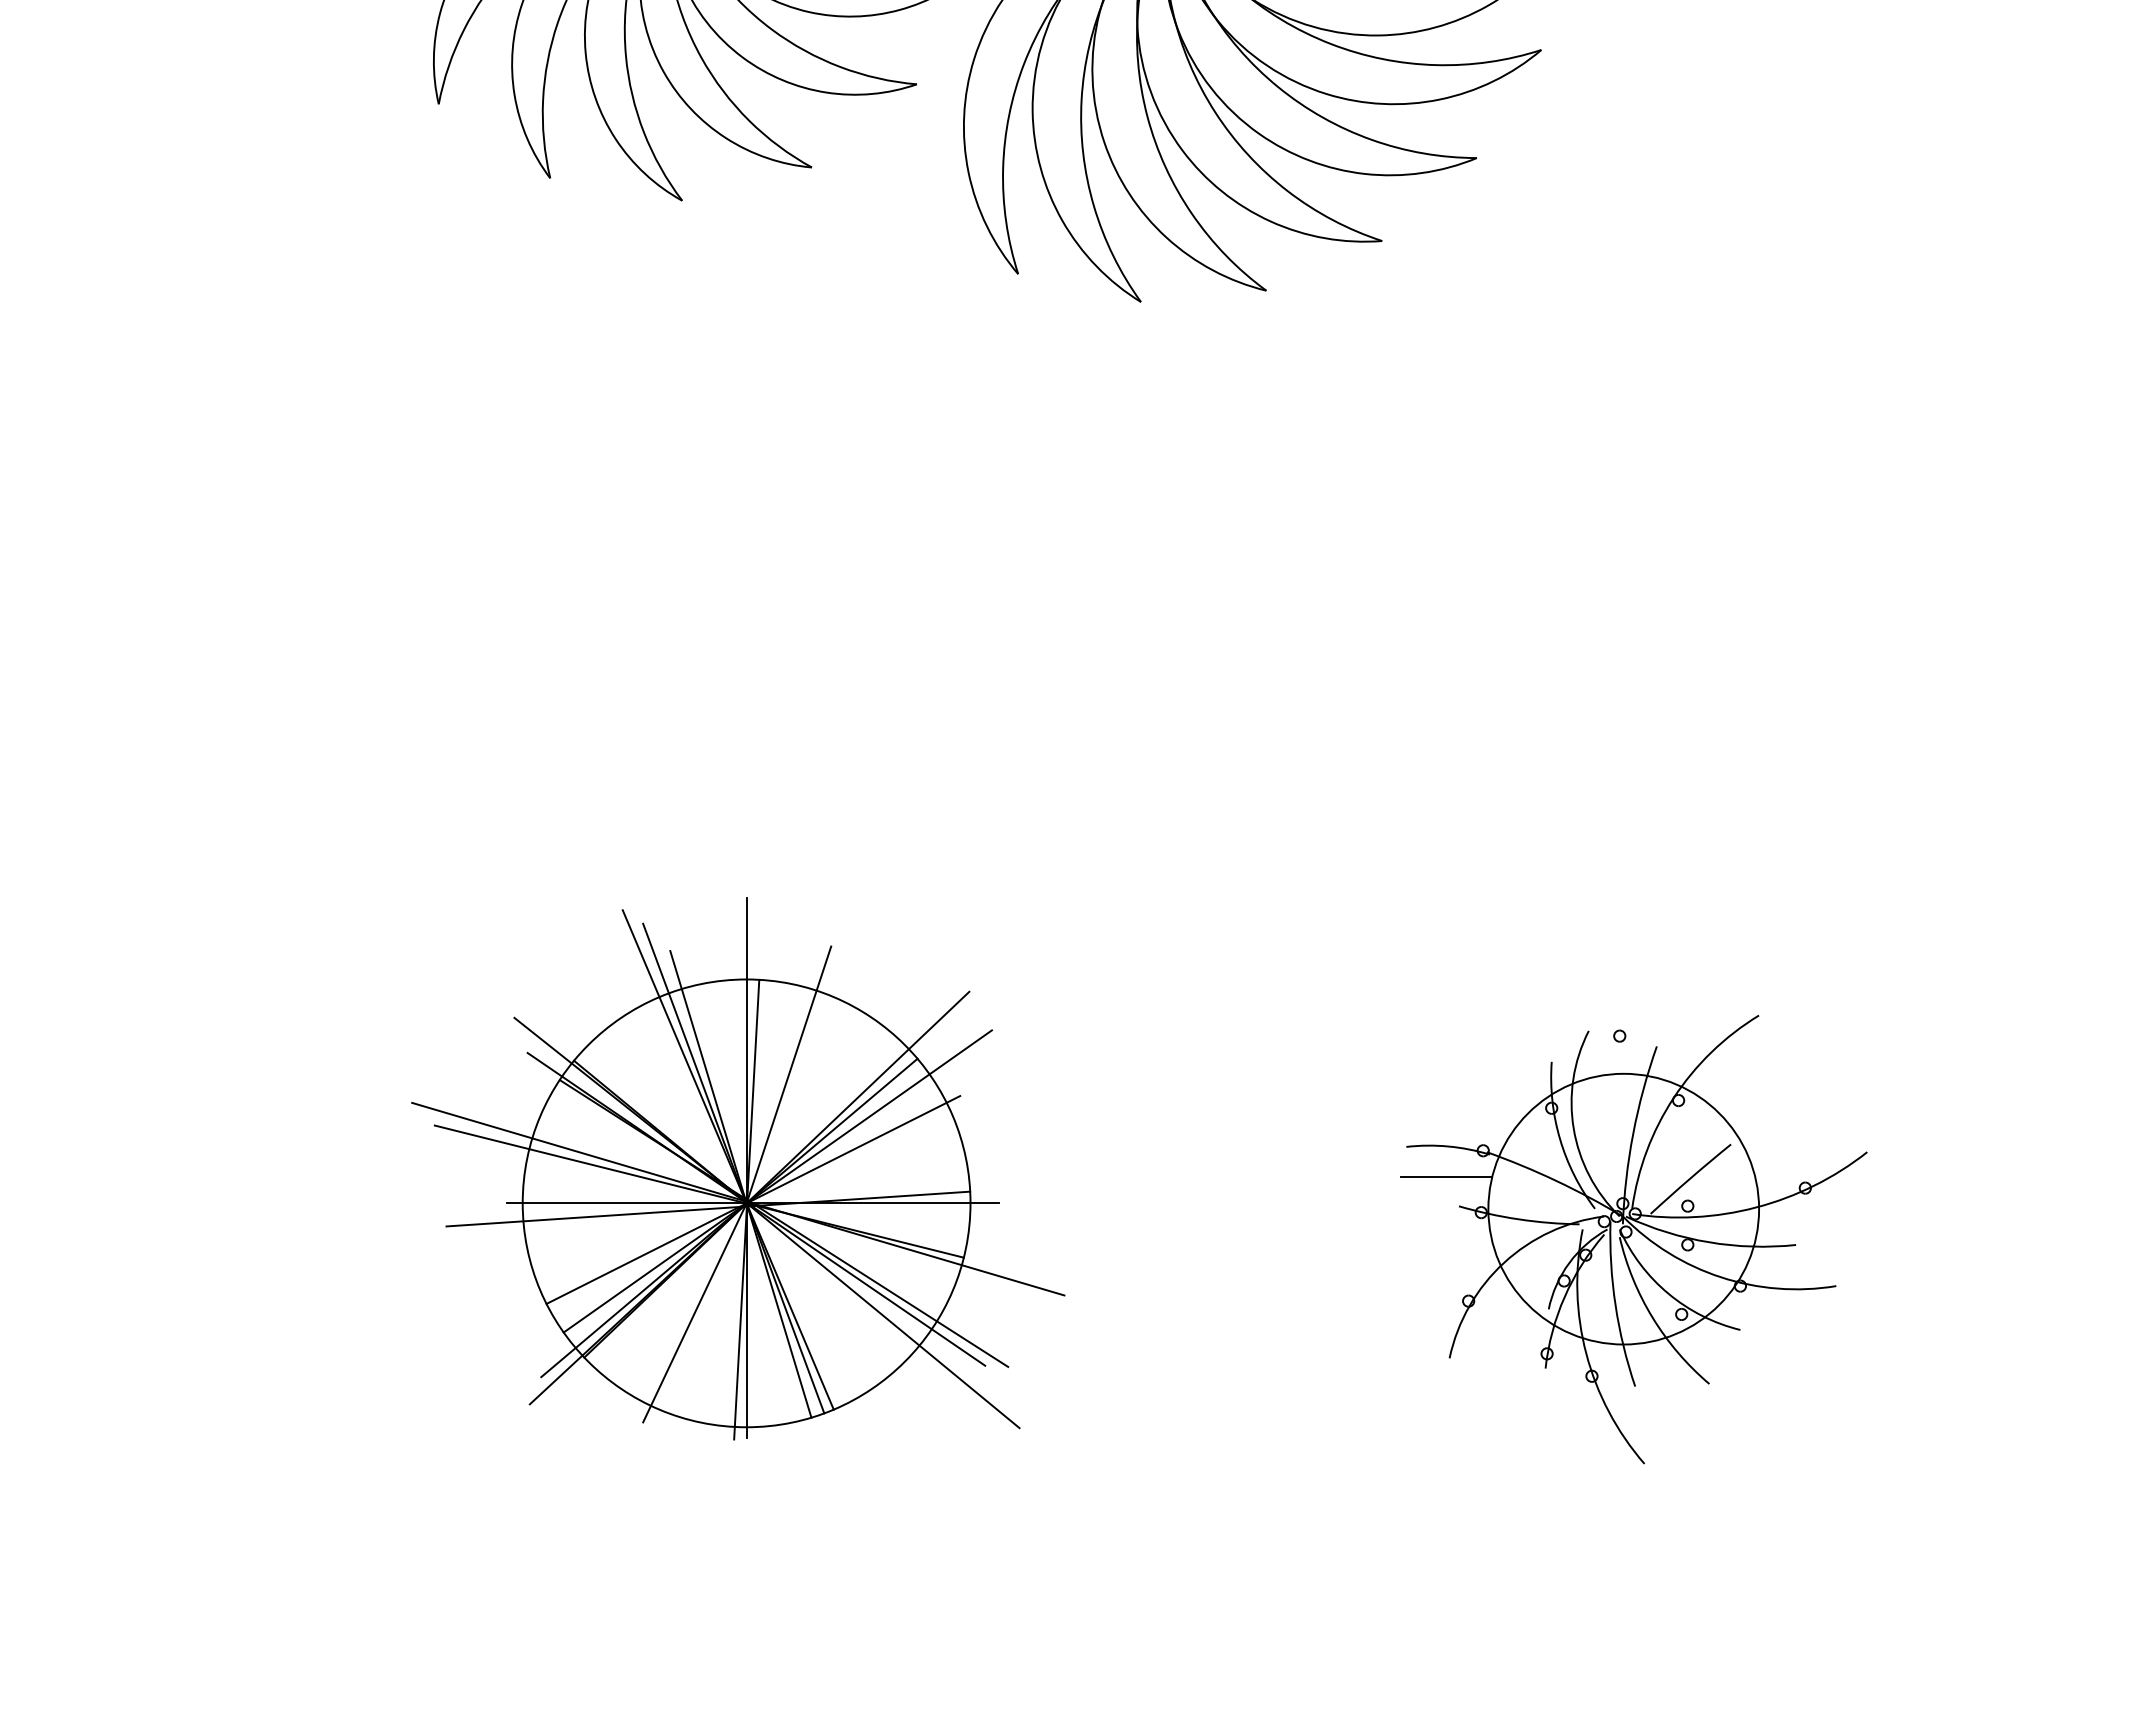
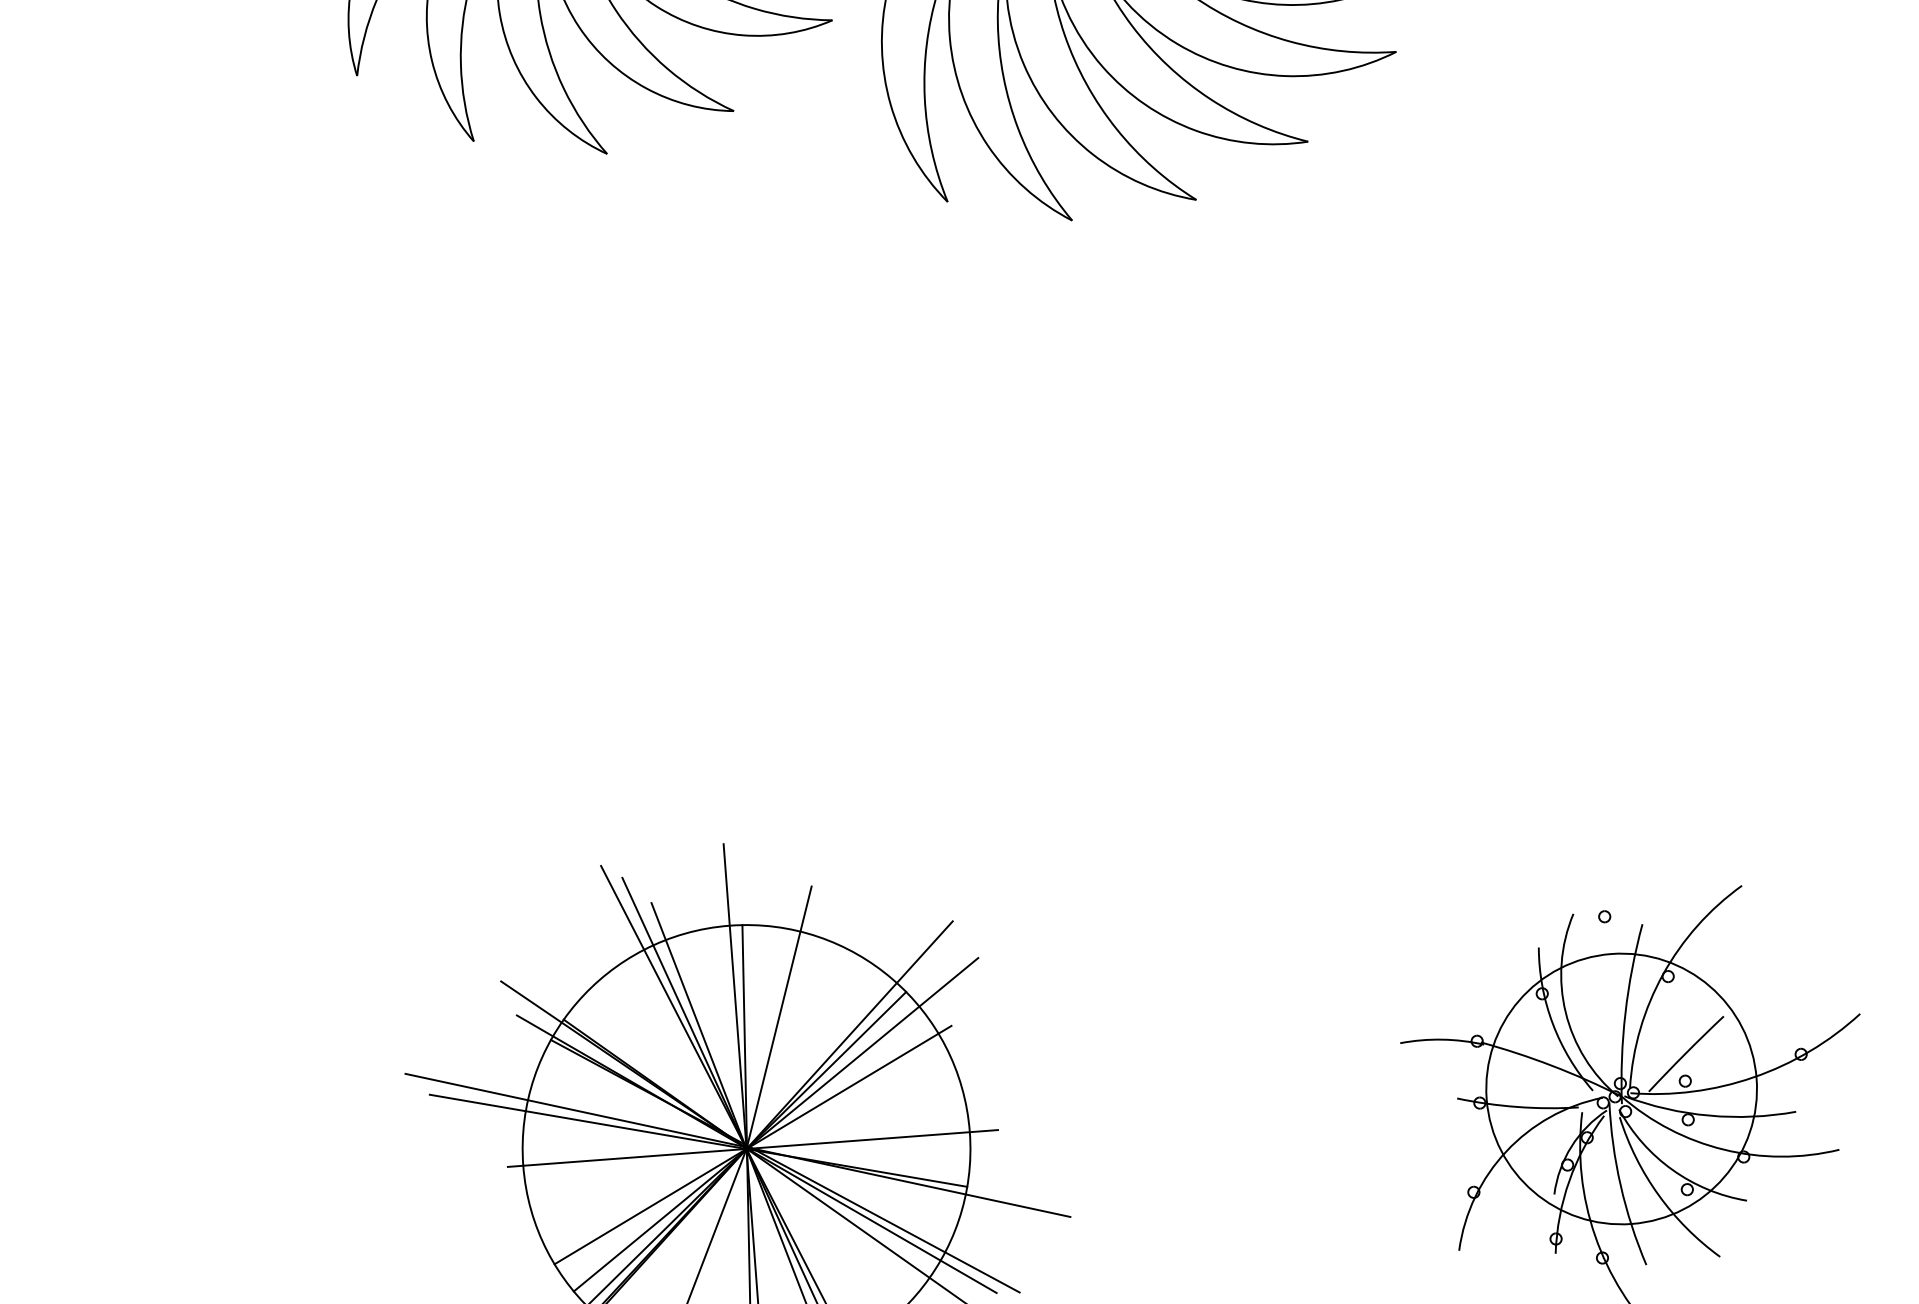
line: (1446, 1177) -> (1442, 1070), removed
line: (708, 1208) -> (708, 1156), removed

